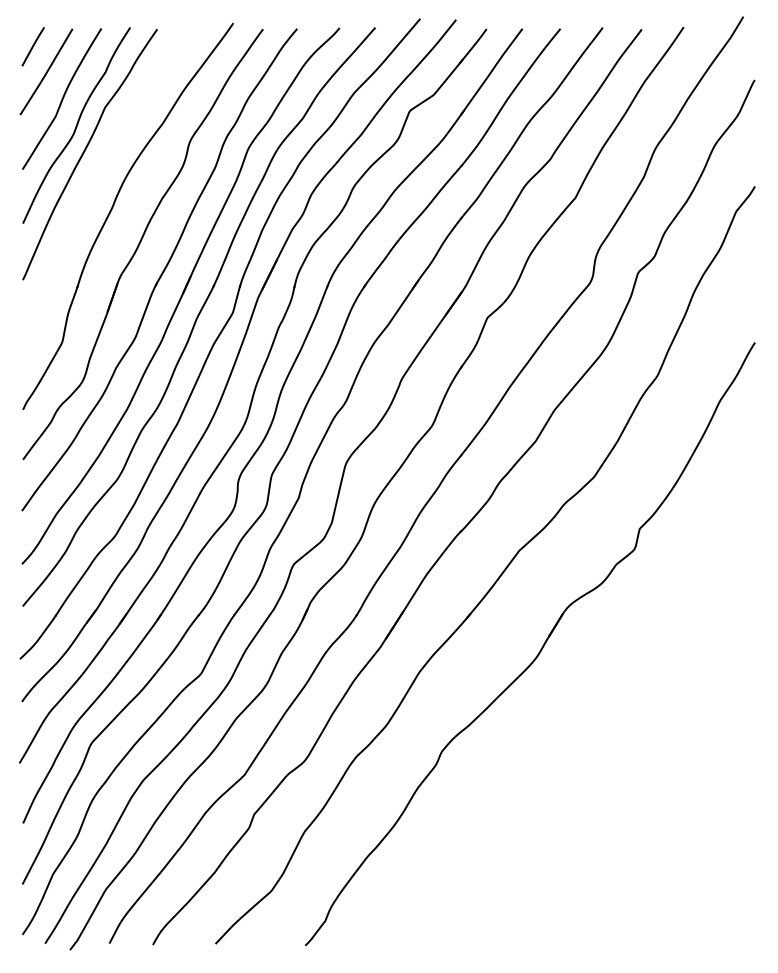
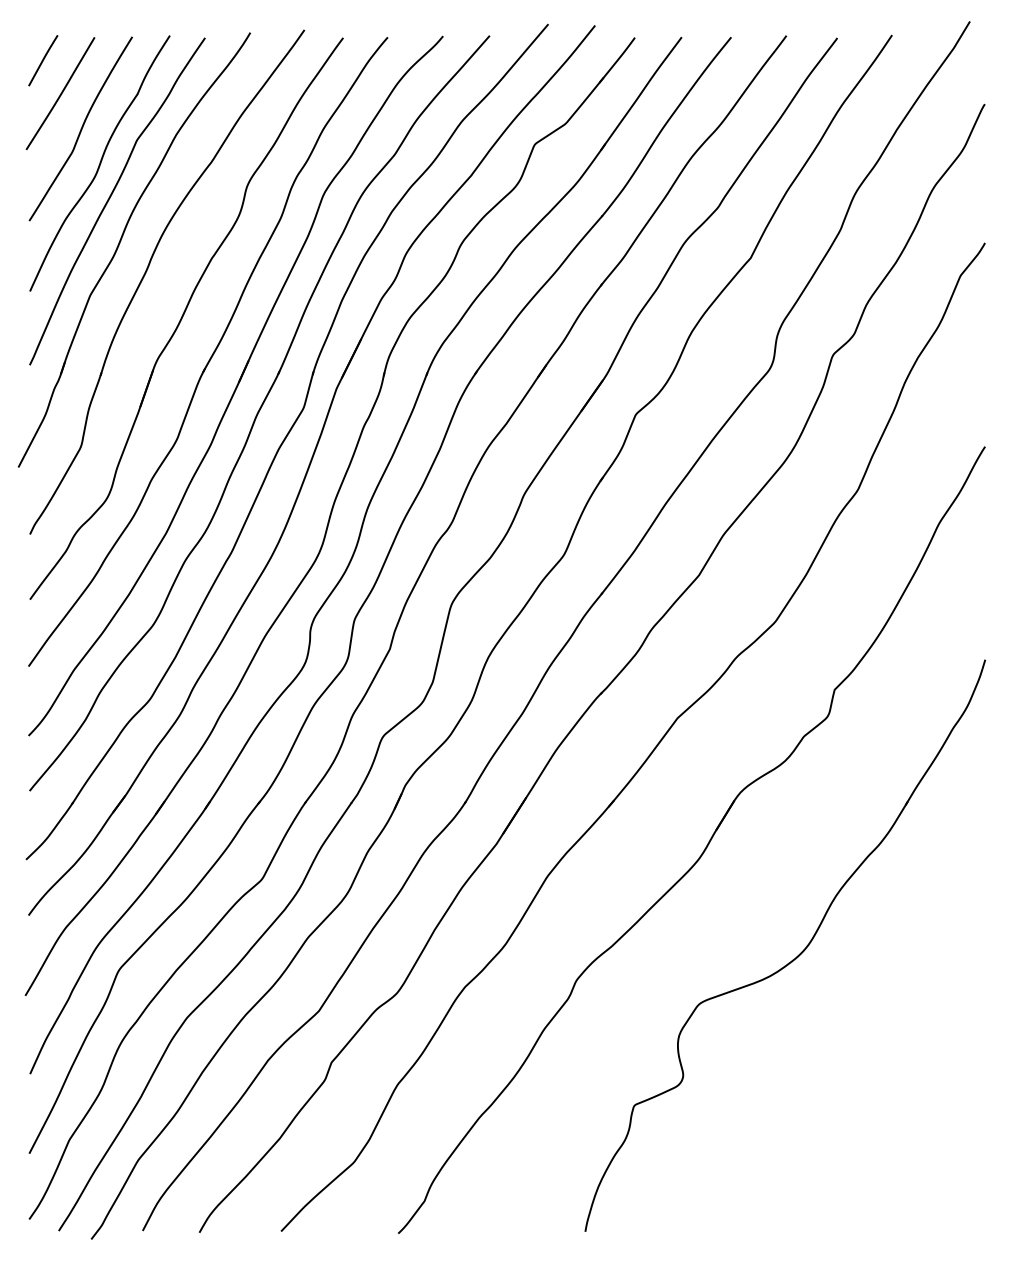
part: (92, 186) -> (120, 243), added
part: (607, 735) -> (792, 959), added

